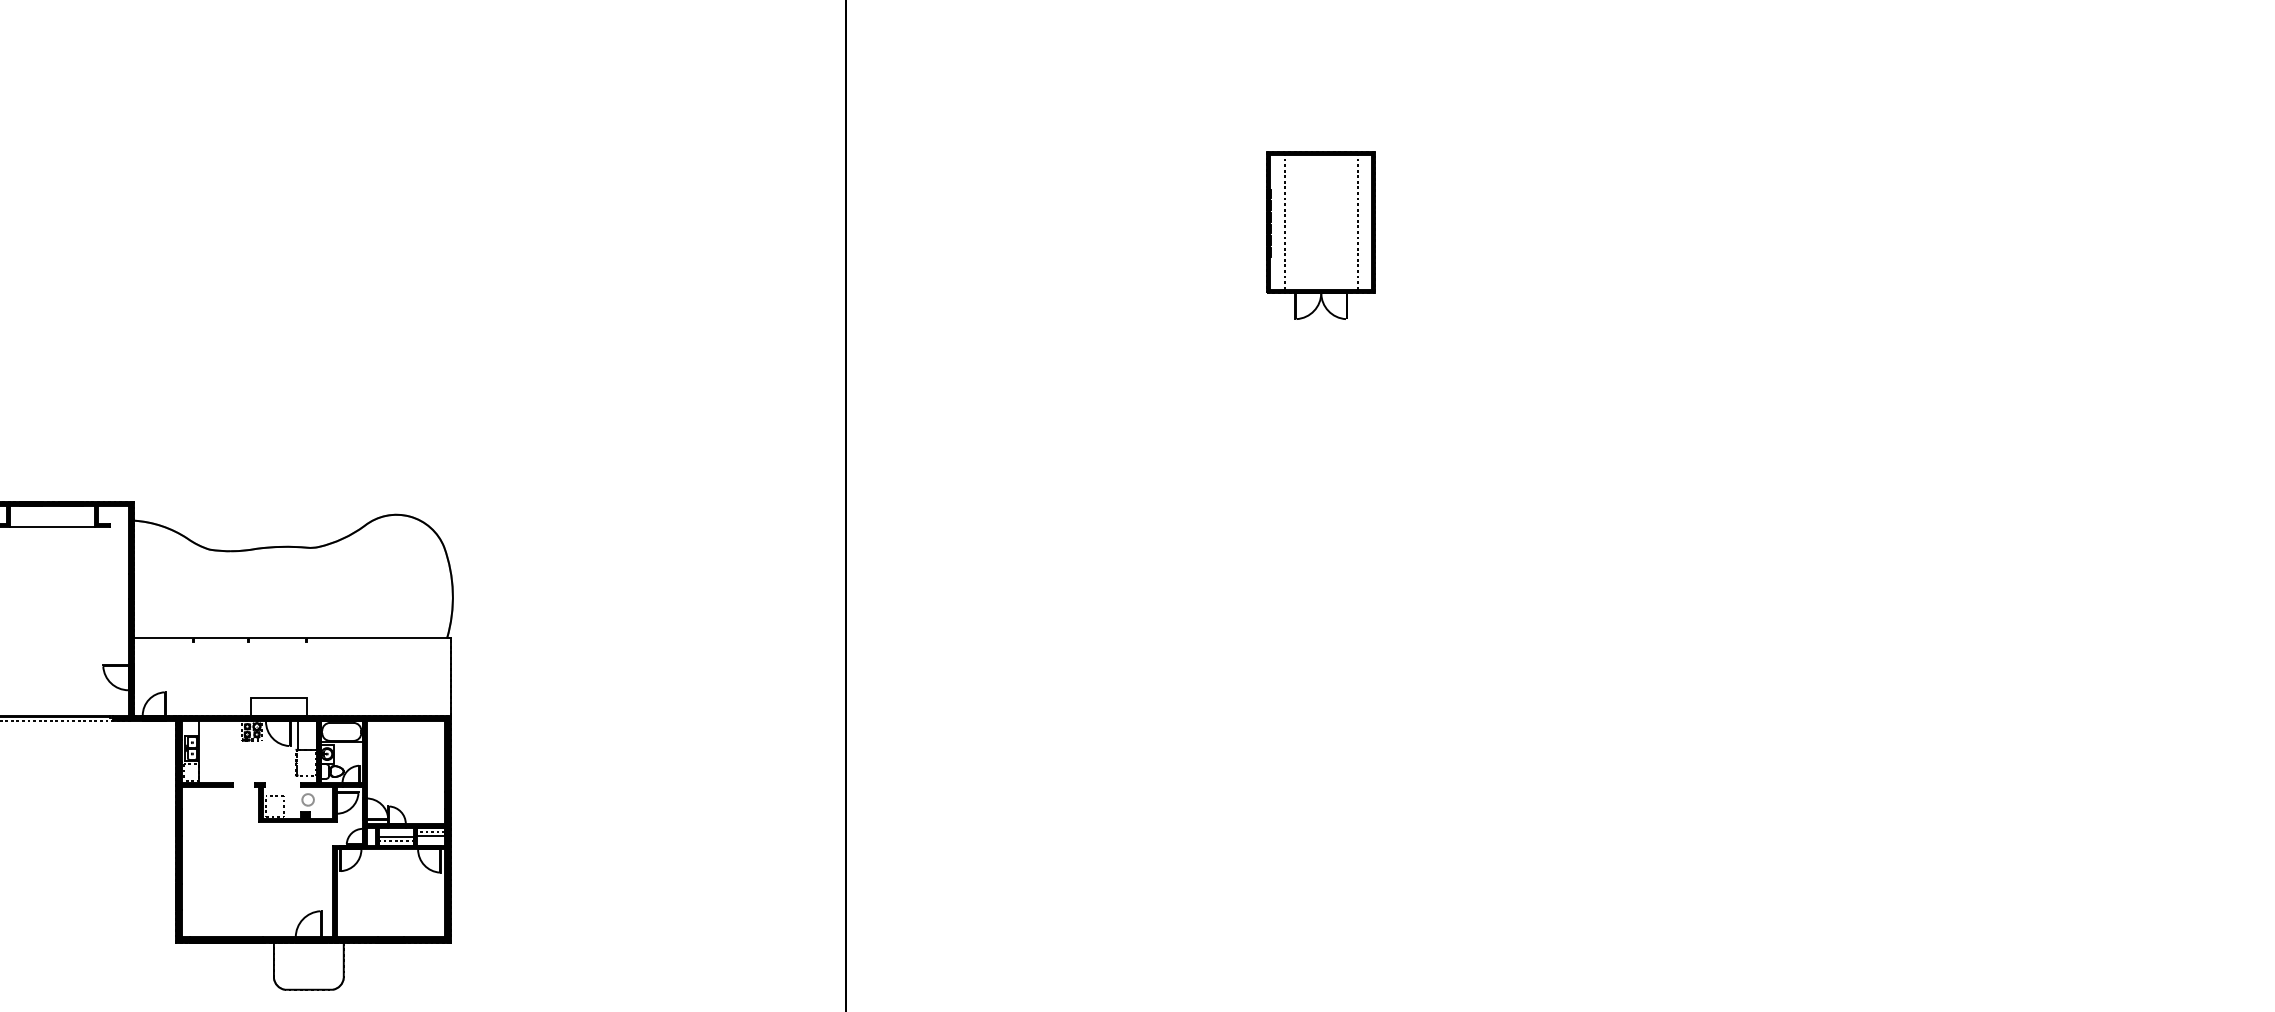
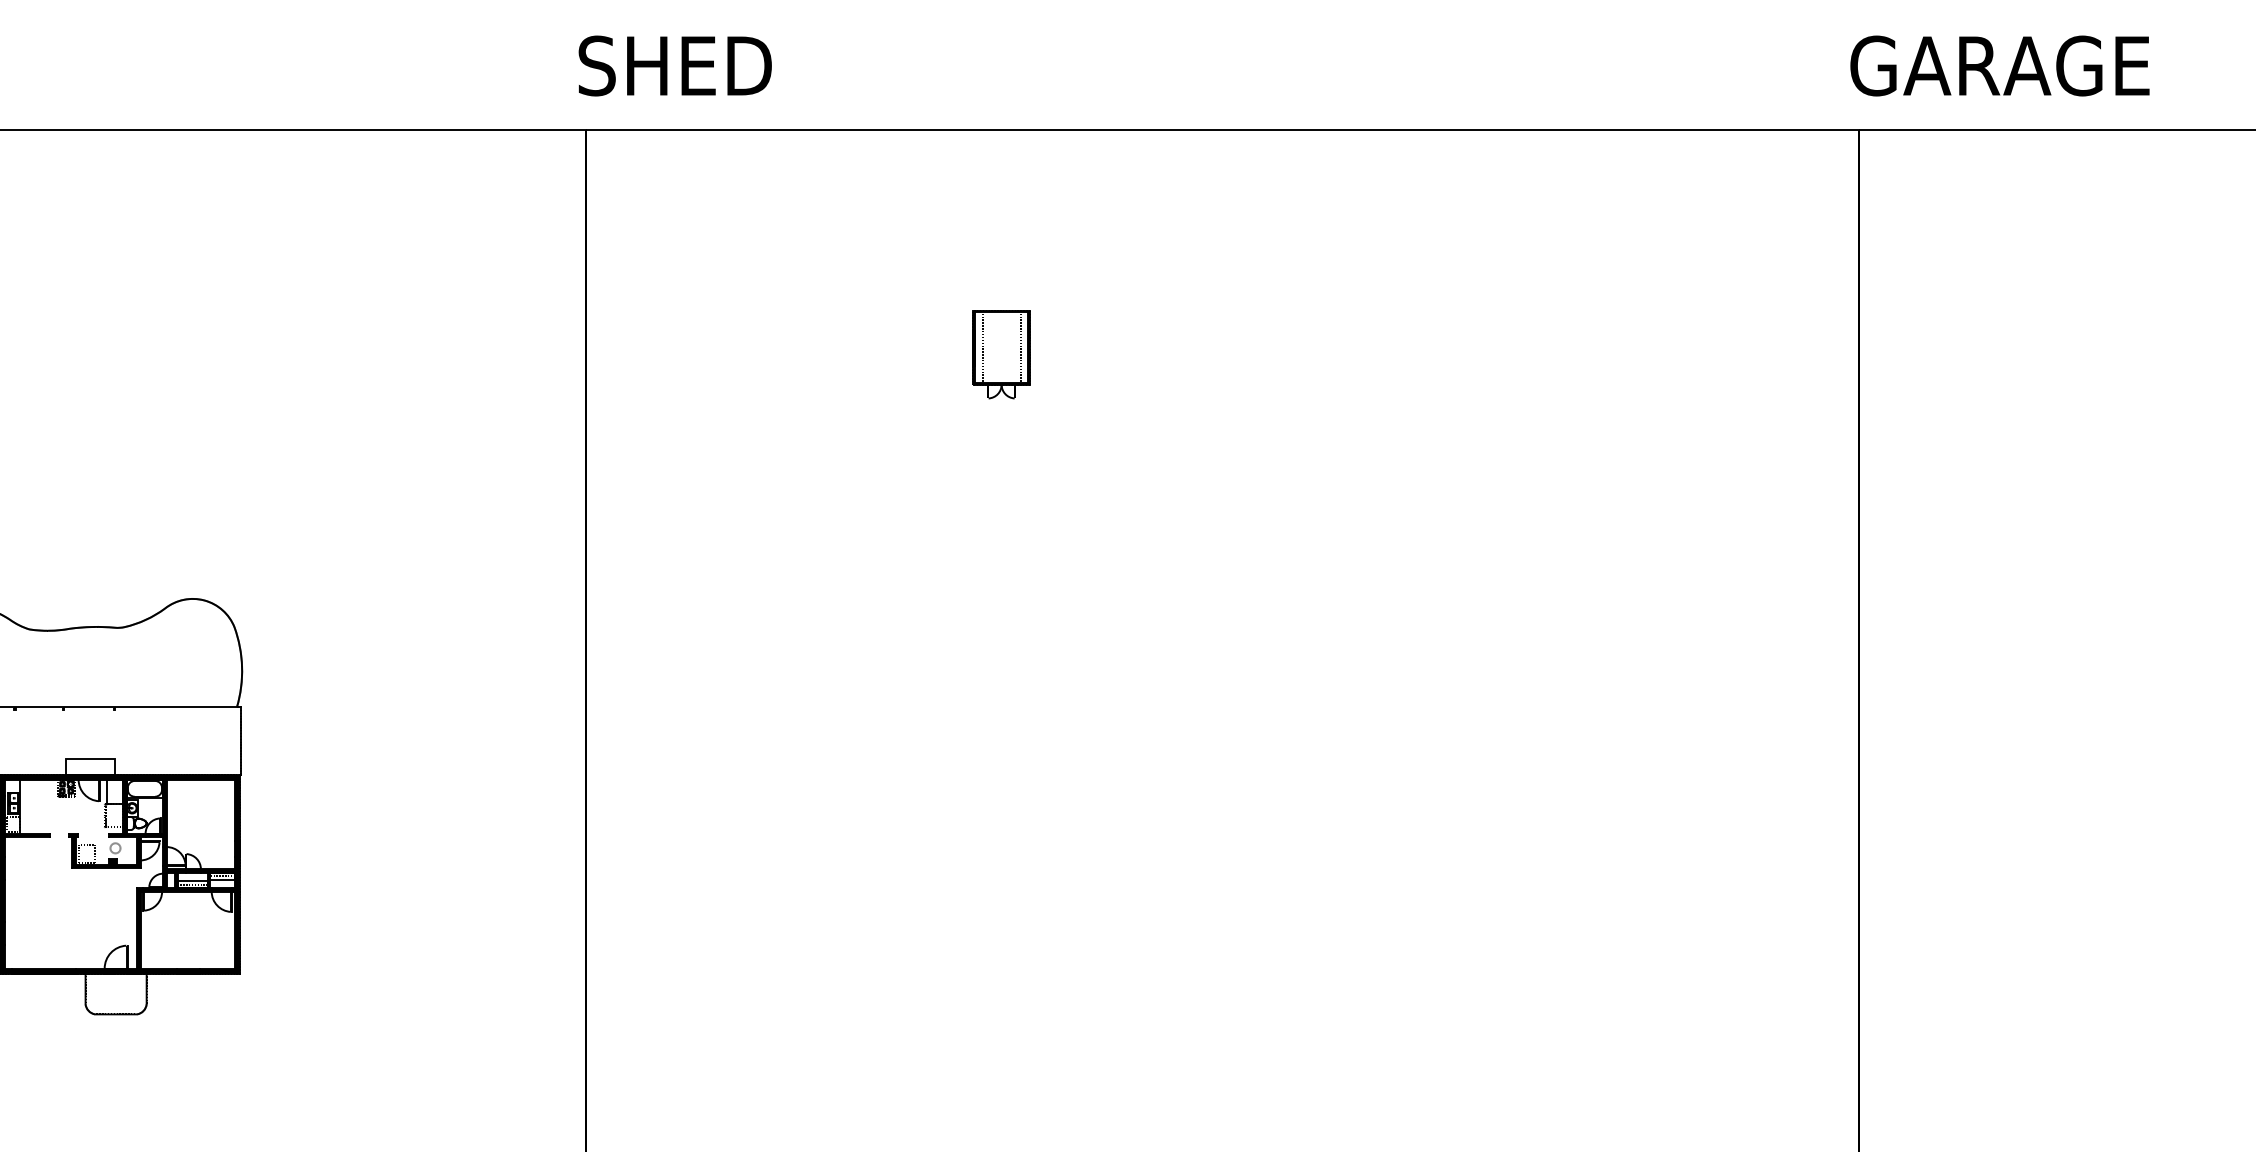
part: (1321, 235) -> (1001, 354), size x0.6

